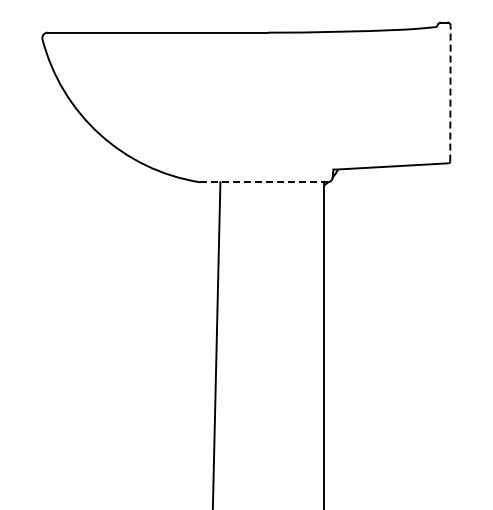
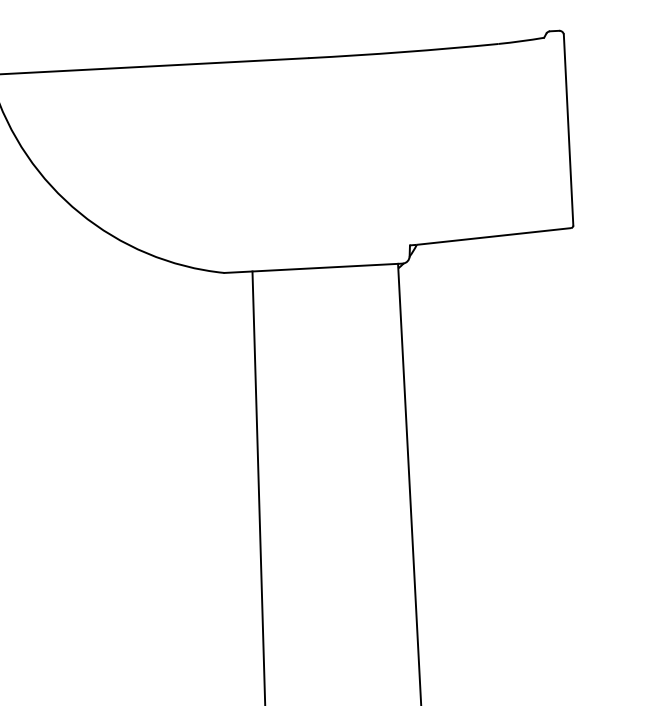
line: (450, 92) -> (568, 128), dashed -> solid
line: (264, 182) -> (314, 268), dashed -> solid

